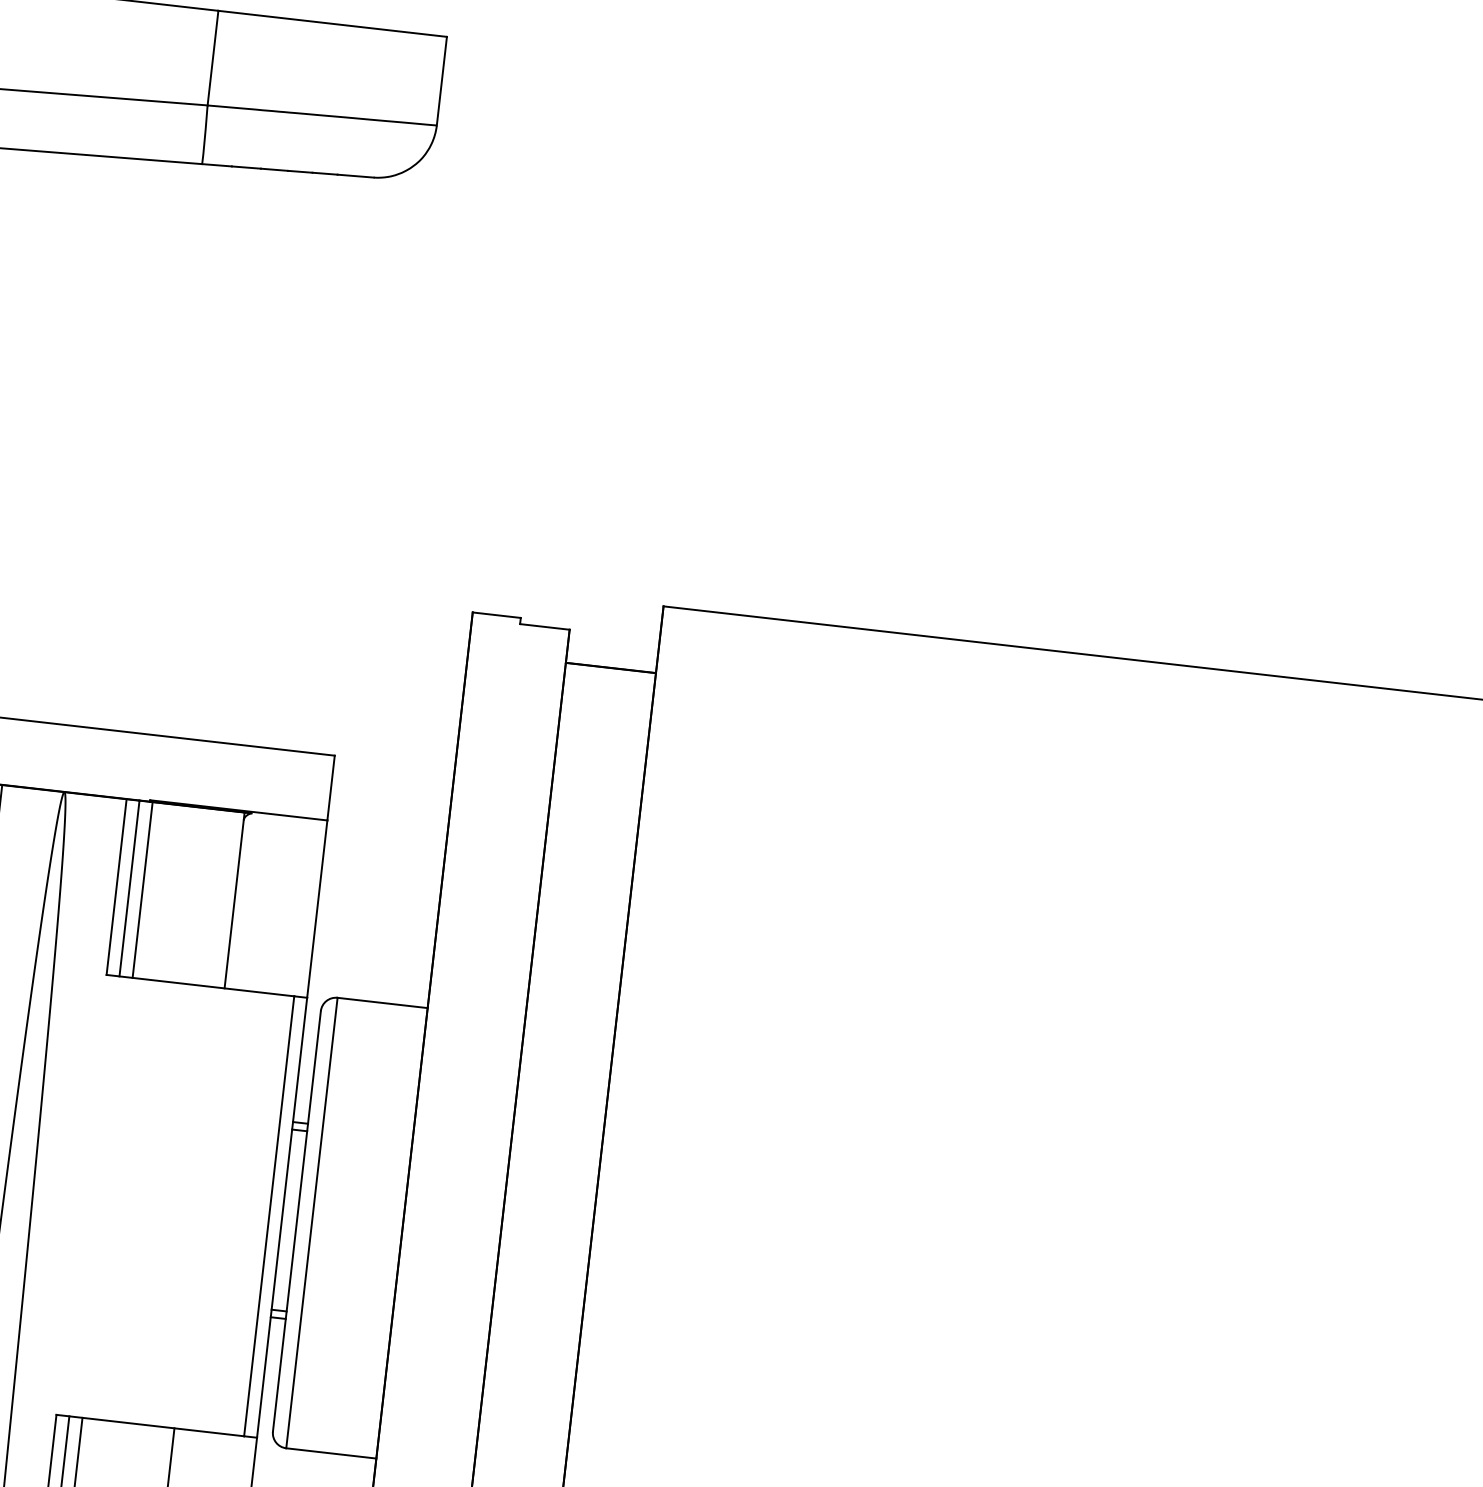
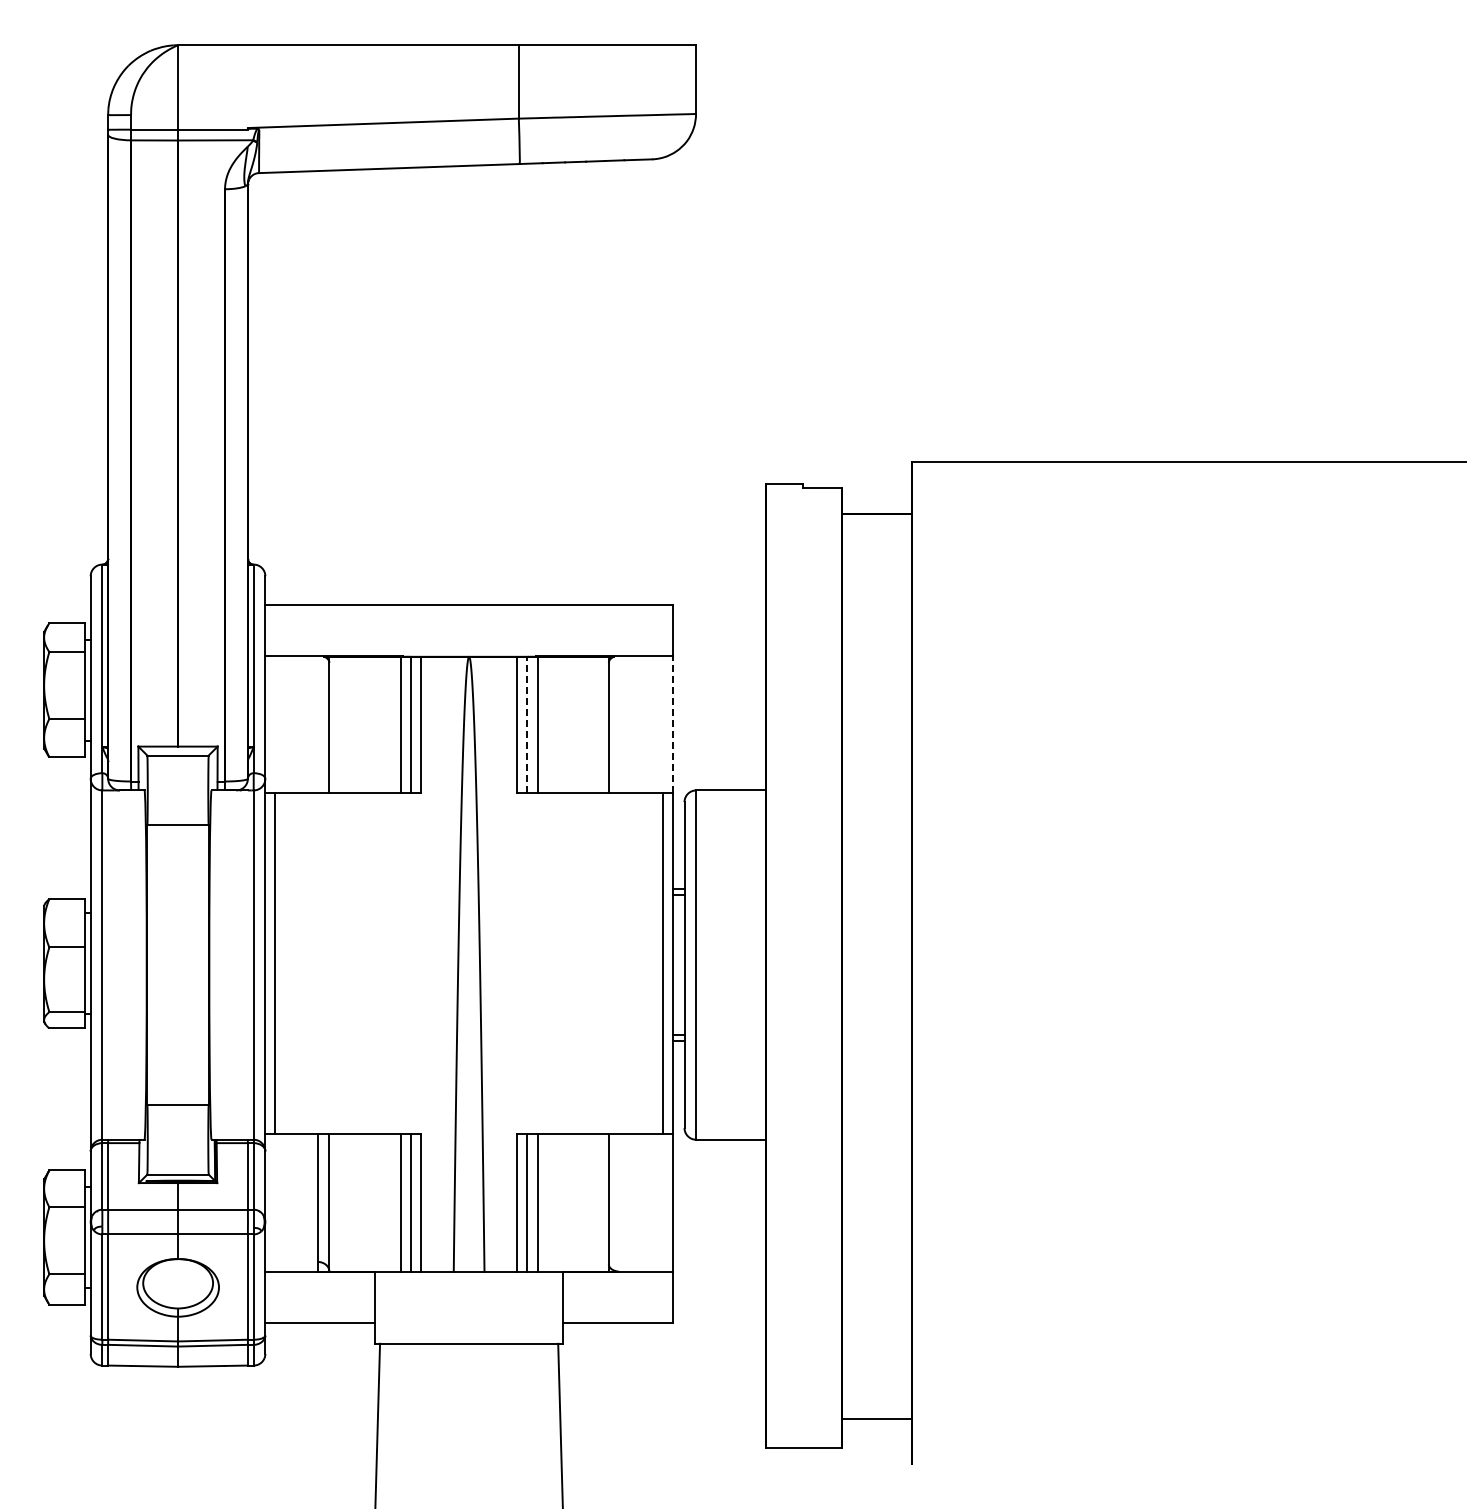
line: (129, 888) -> (527, 724), solid -> dashed
line: (316, 909) -> (672, 724), solid -> dashed

